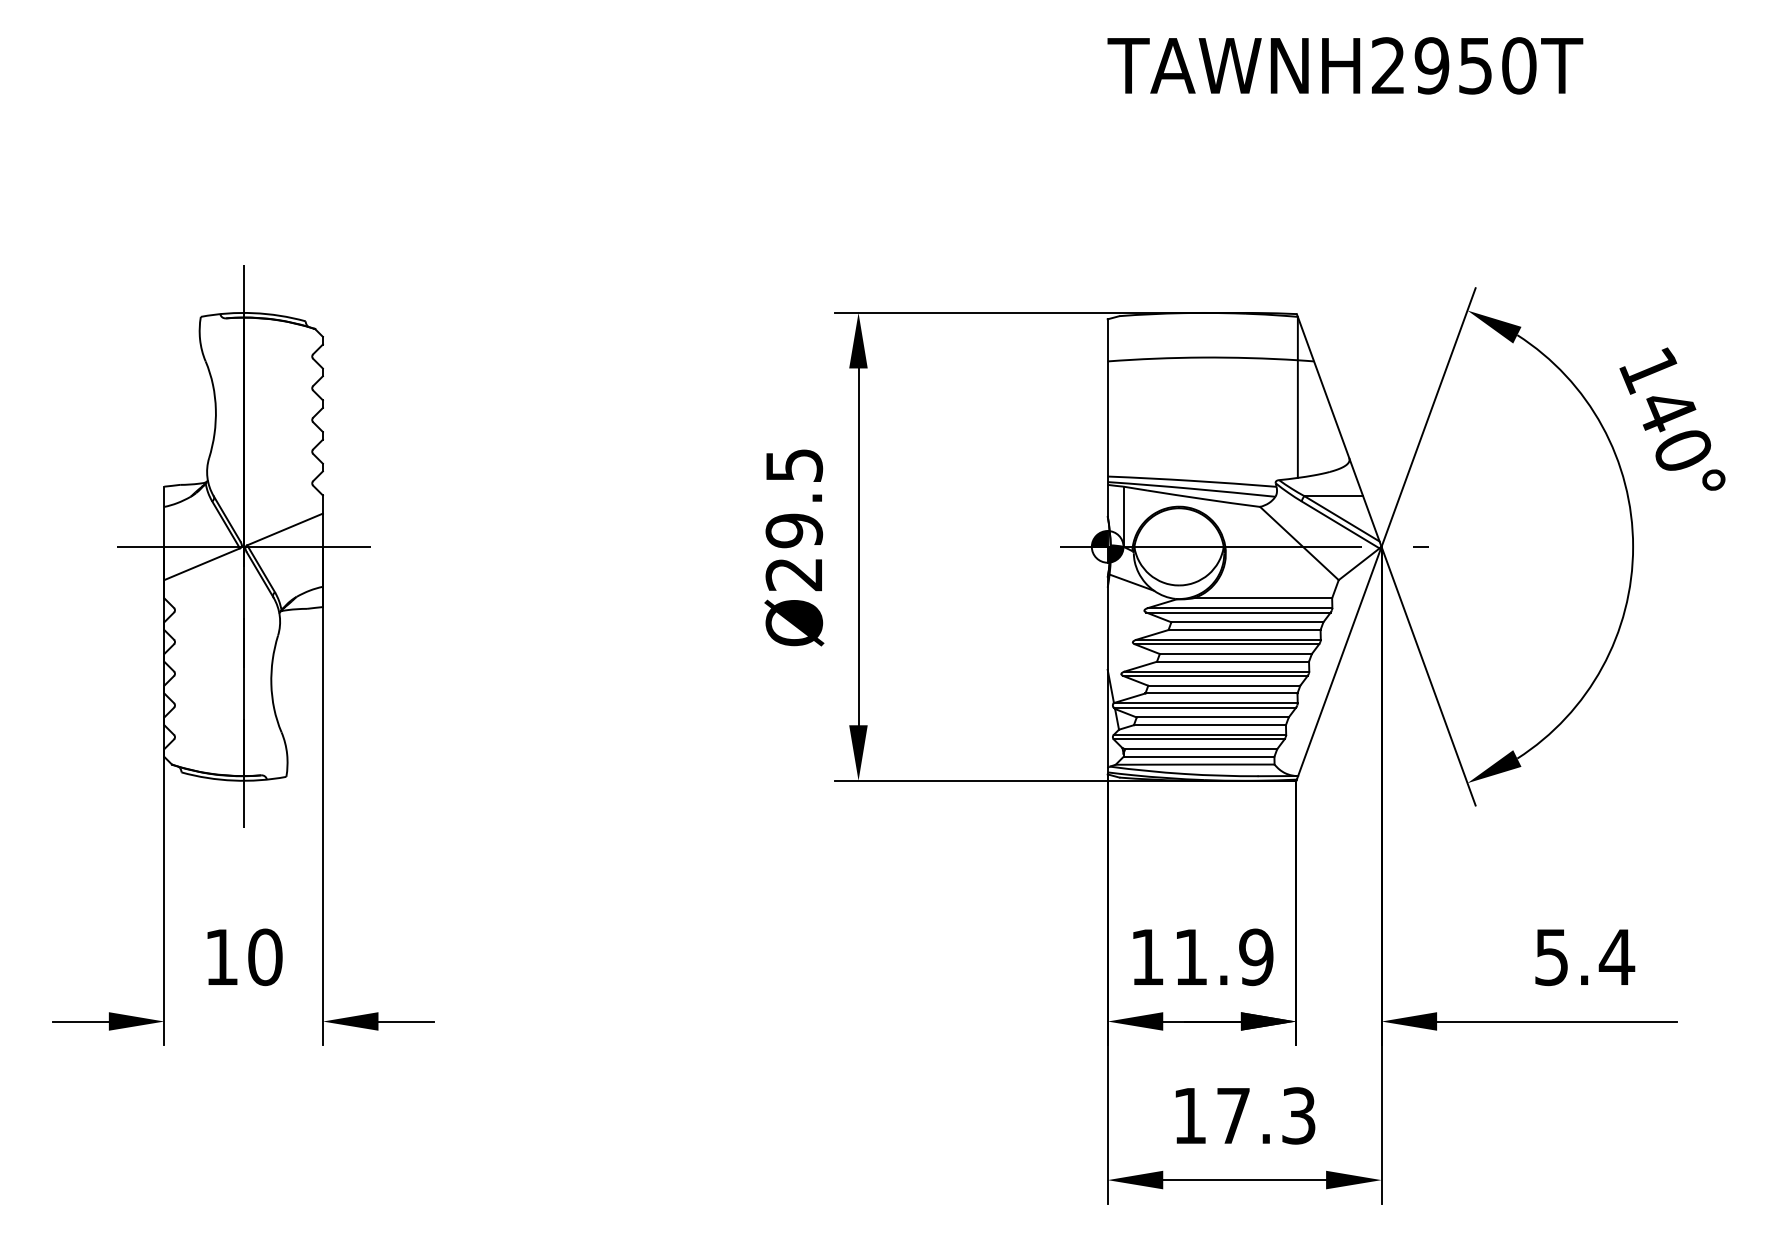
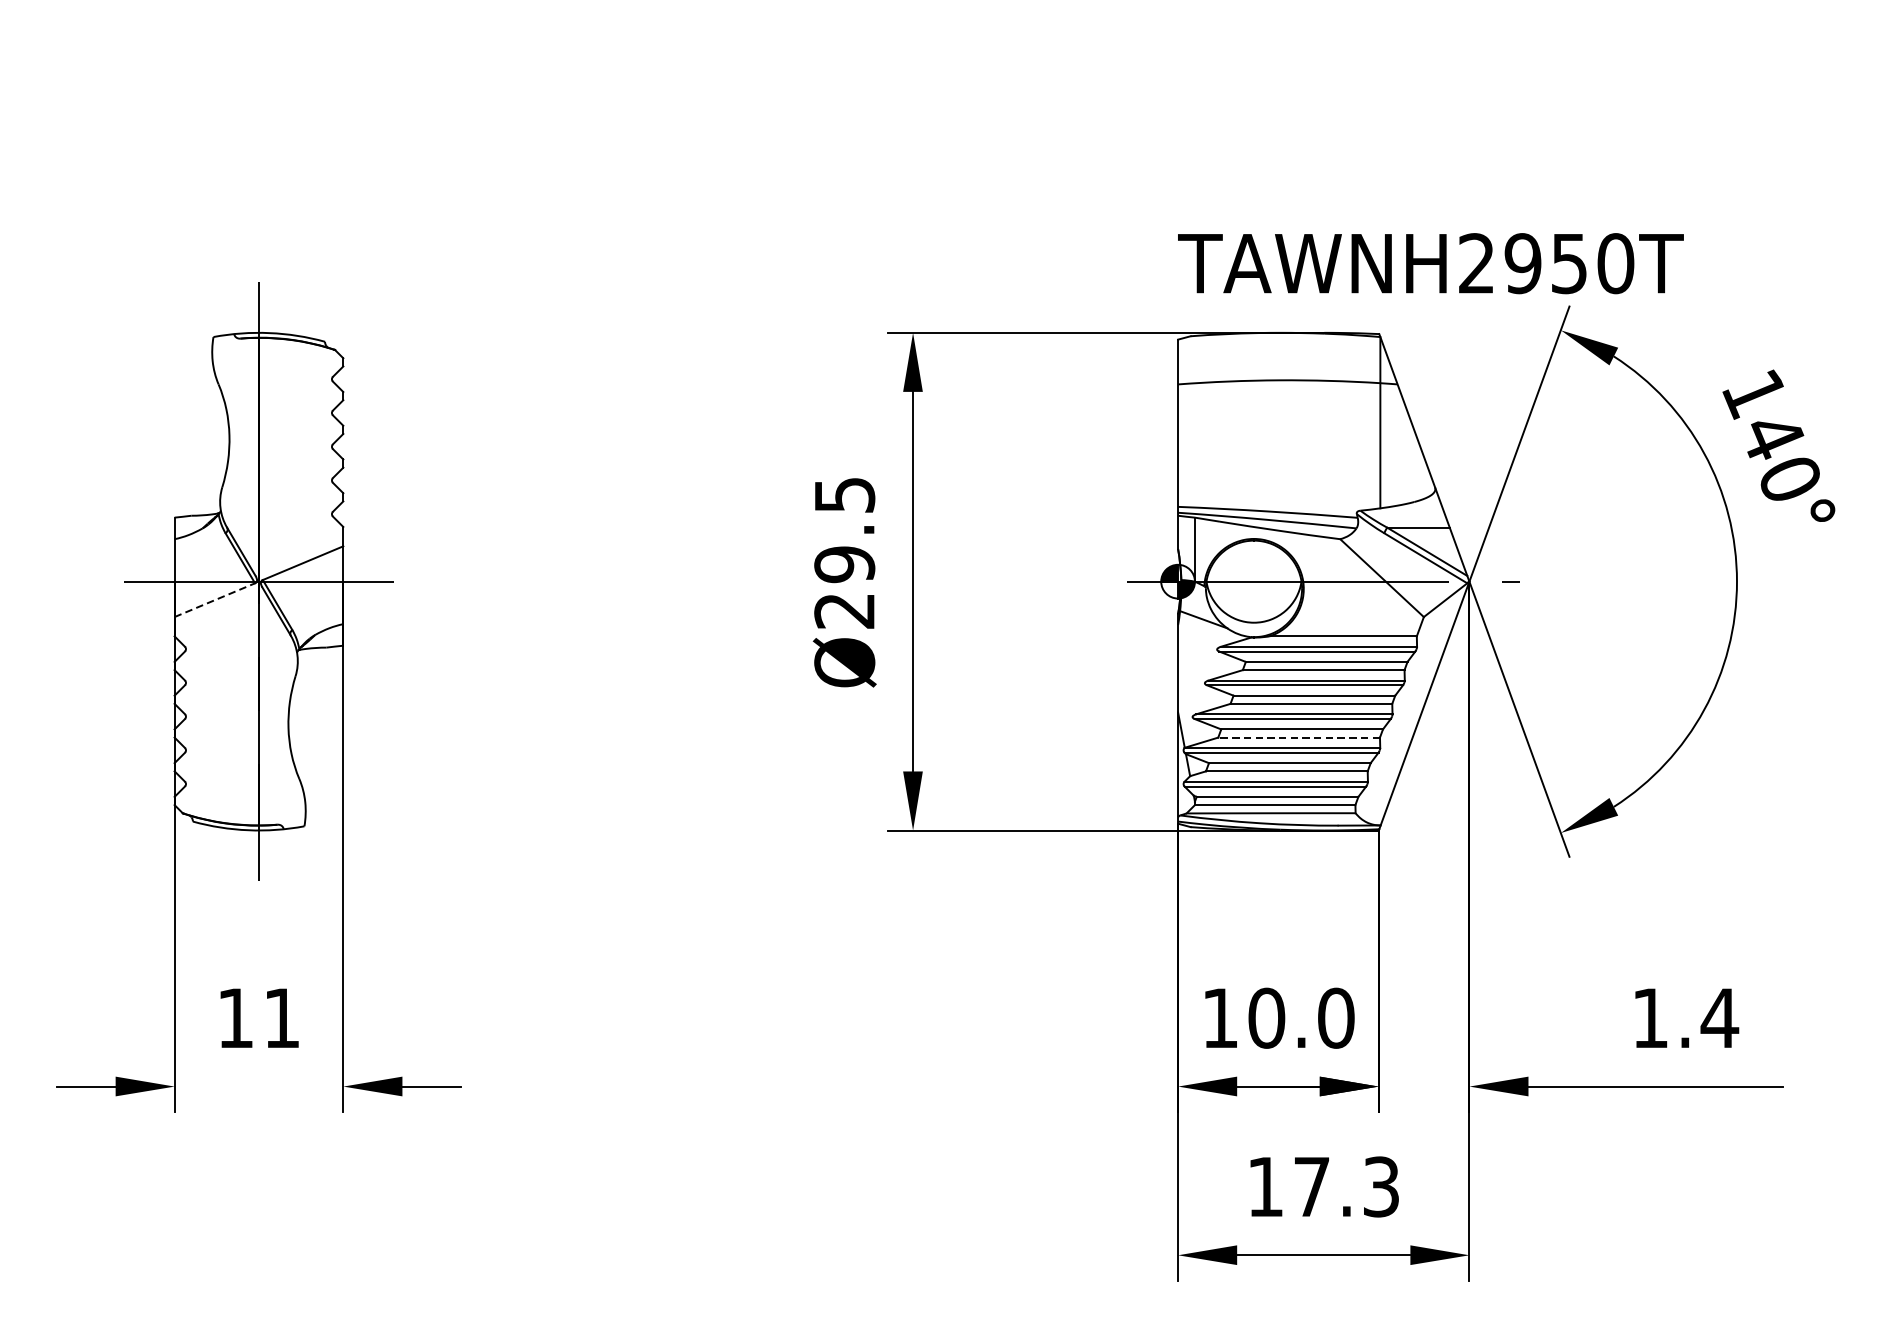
text: (1345, 65) -> (1431, 263), moved
line: (202, 564) -> (215, 600), solid -> dashed
line: (1220, 693) -> (1298, 737), solid -> dashed
text: (265, 957) -> (282, 1018), 10 -> 11
text: (1223, 957) -> (1301, 1018), 11.9 -> 10.0
text: (1551, 957) -> (1650, 1018), 5.4 -> 1.4

